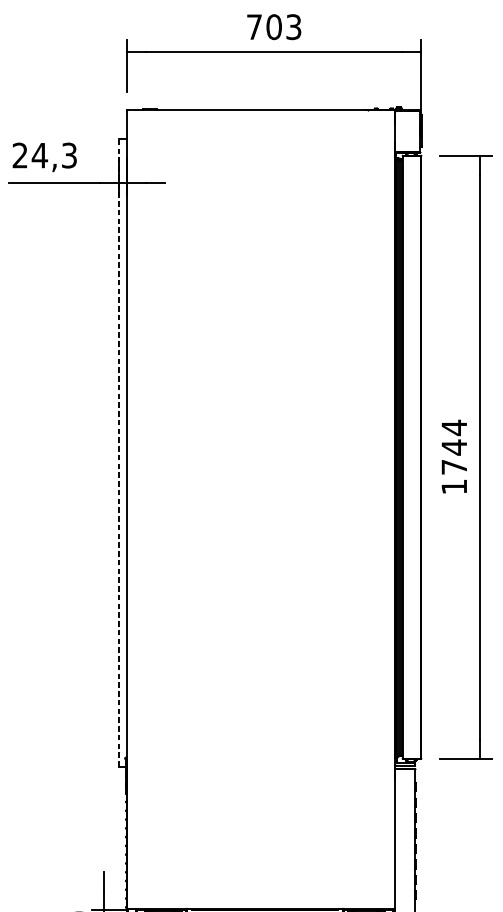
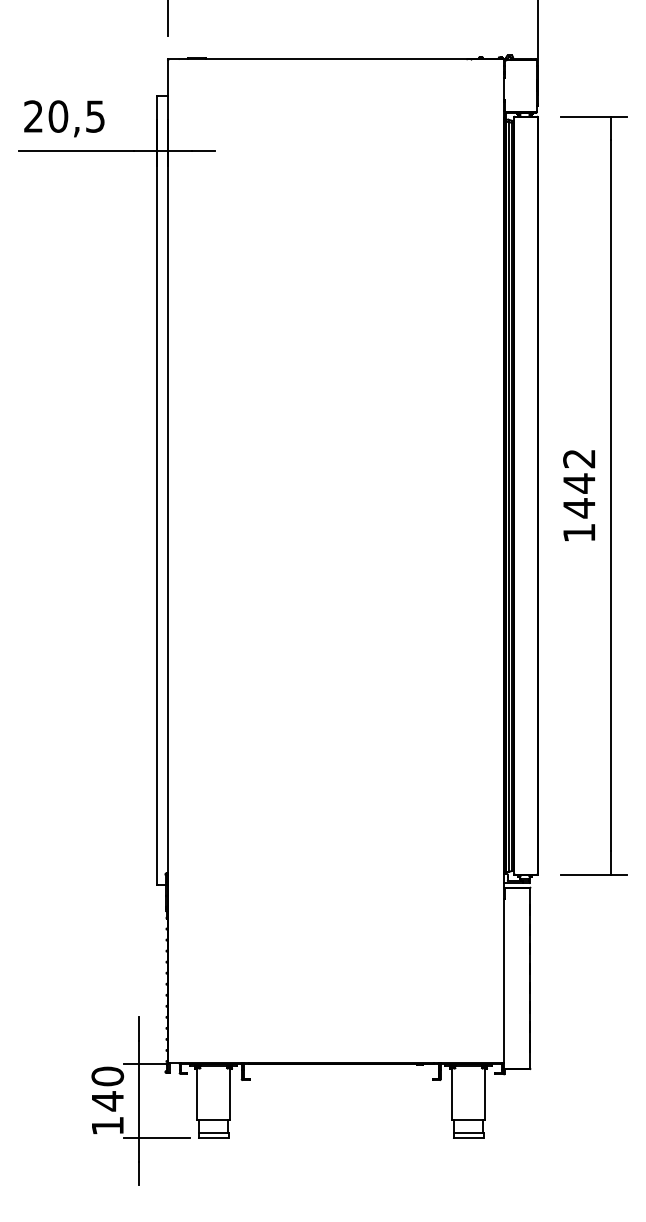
text: (54, 155) -> (76, 116), 24,3 -> 20,5
text: (454, 447) -> (579, 483), 1744 -> 1442
line: (118, 452) -> (157, 489), dashed -> solid

